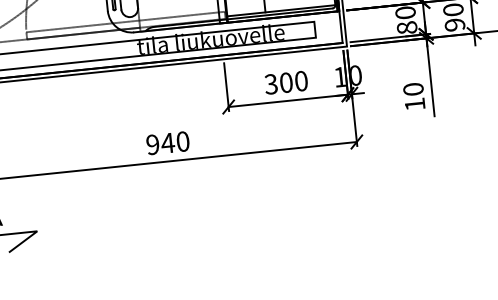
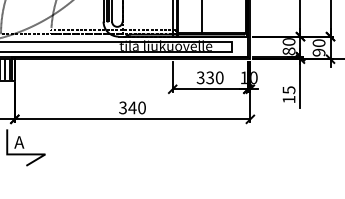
text: (286, 82) -> (210, 77), 300 -> 330
text: (412, 89) -> (288, 90), 10 -> 15
text: (151, 144) -> (122, 107), 940 -> 340

